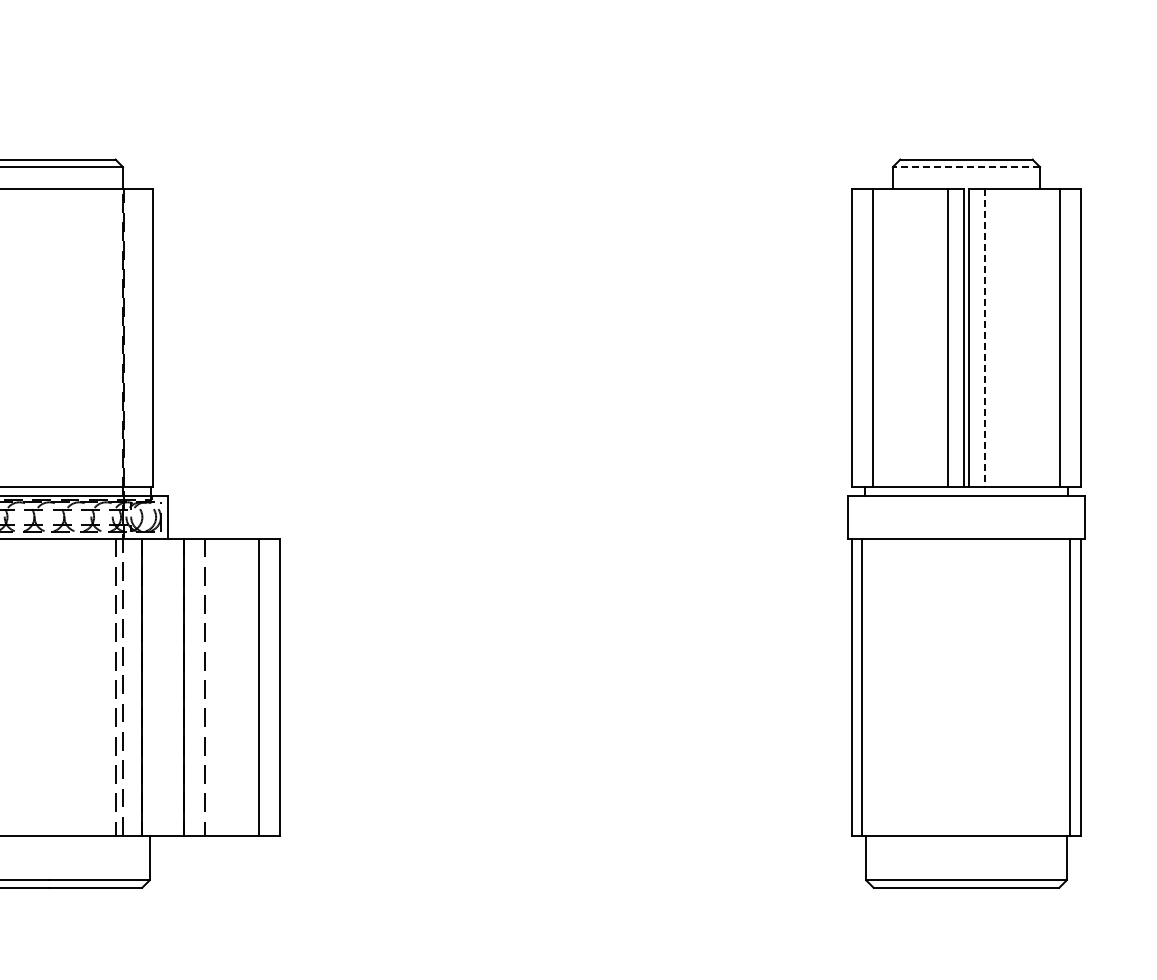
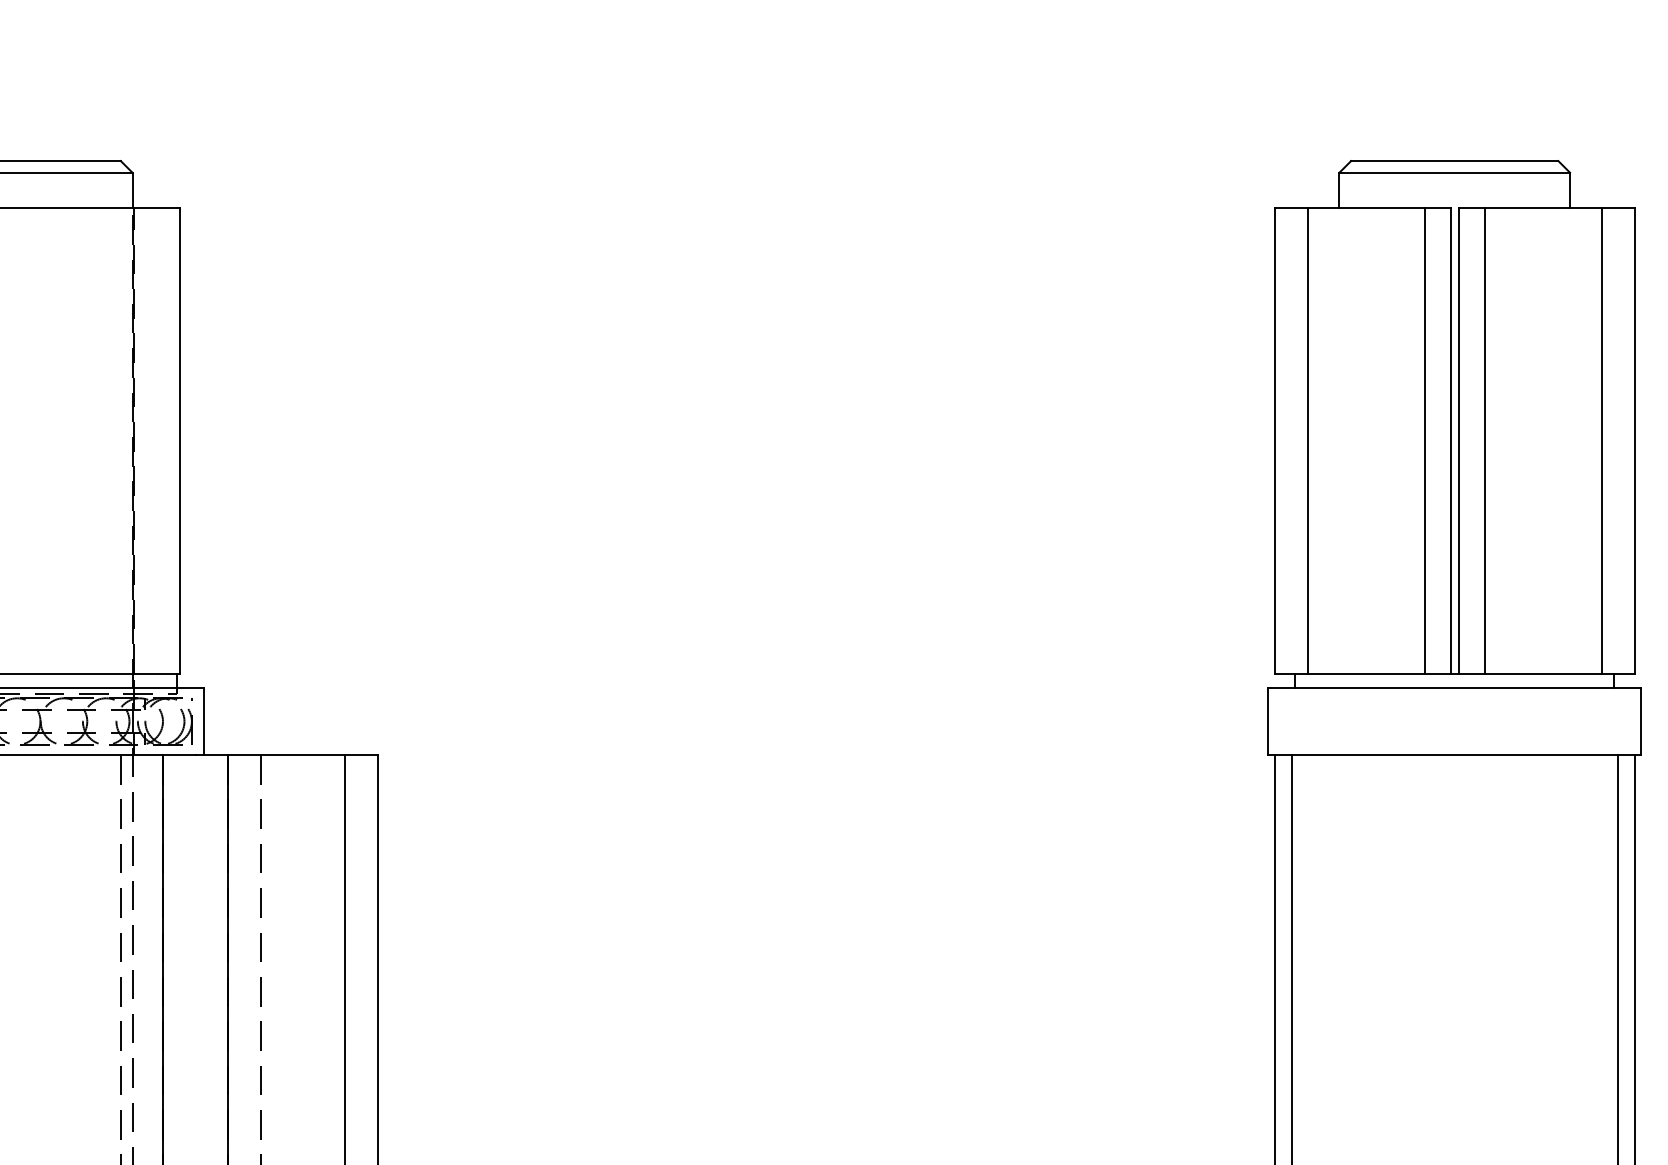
line: (966, 167) -> (1454, 173), dashed -> solid
line: (985, 337) -> (1484, 439), dashed -> solid

